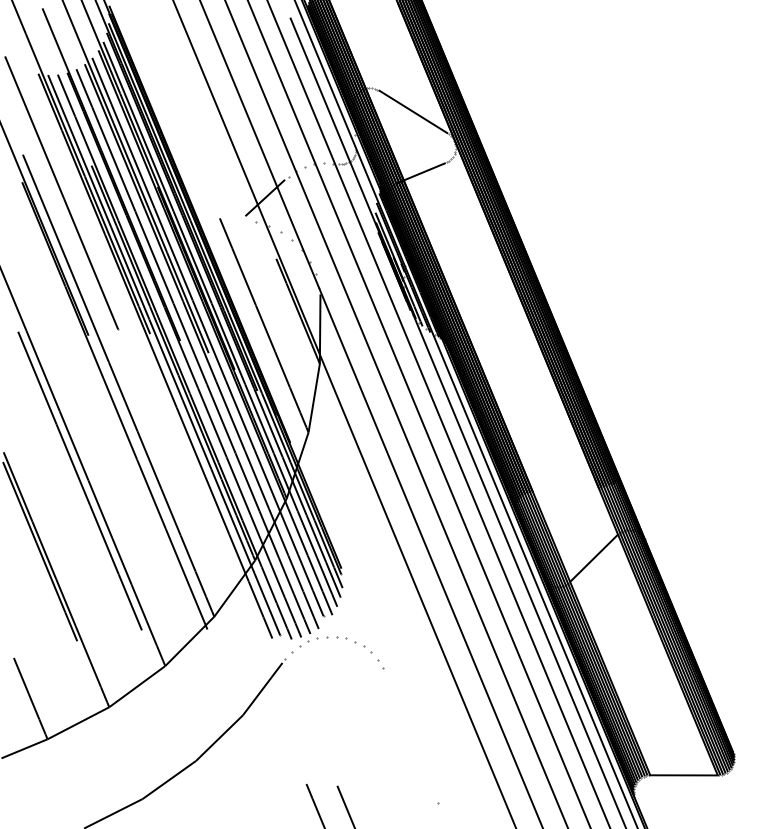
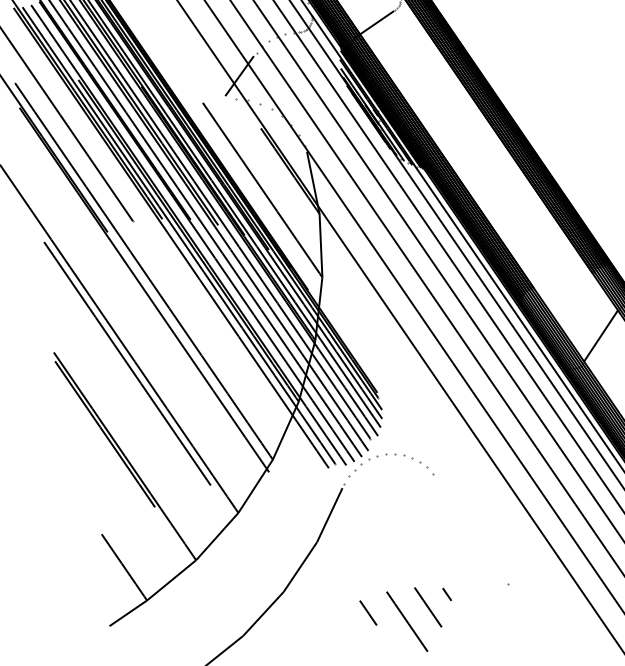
line: (370, 800) -> (446, 594), added
line: (281, 802) -> (367, 612), added

